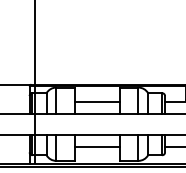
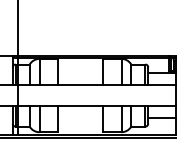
line: (96, 101) -> (79, 72), removed
line: (96, 146) -> (79, 117), removed

